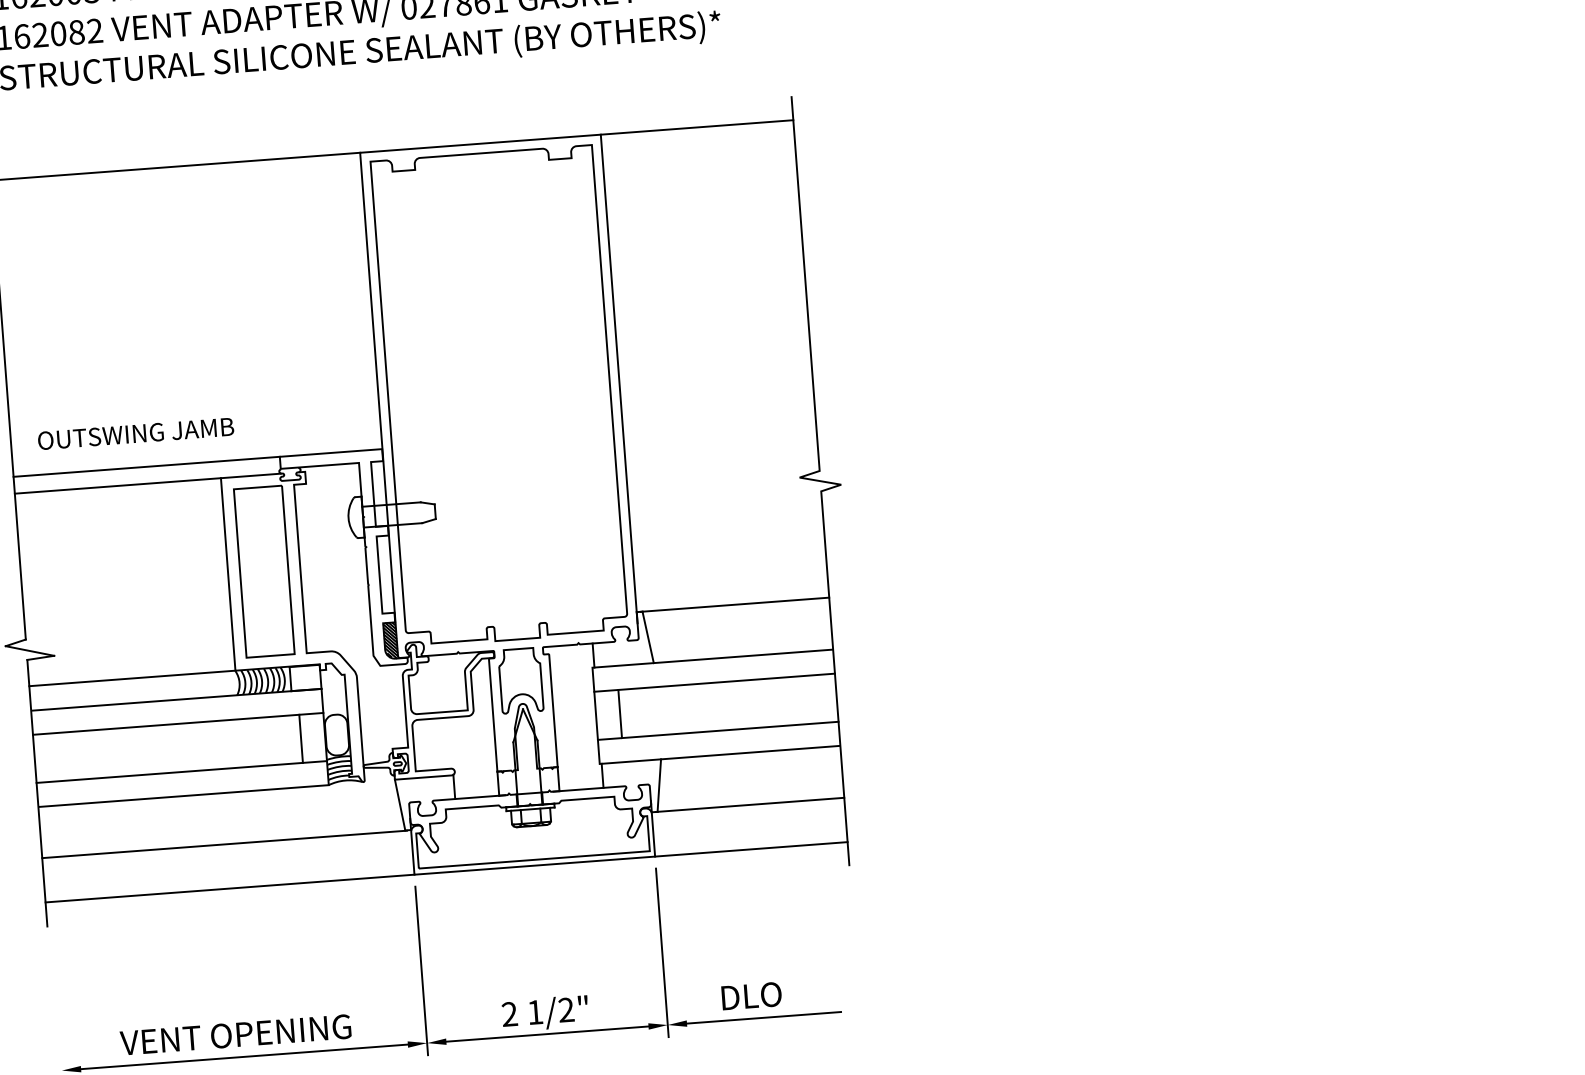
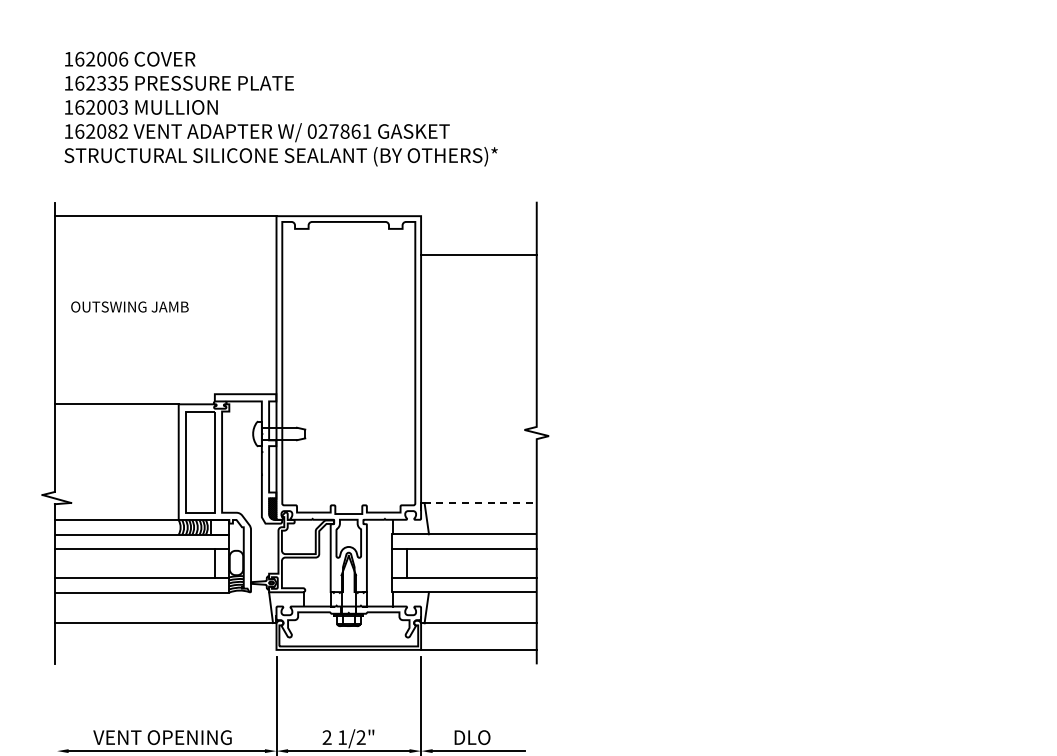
line: (696, 128) -> (478, 255), moved
text: (135, 433) -> (129, 306), moved
line: (146, 467) -> (134, 394), removed
line: (735, 605) -> (480, 503), solid -> dashed
line: (229, 887) -> (165, 649), removed

